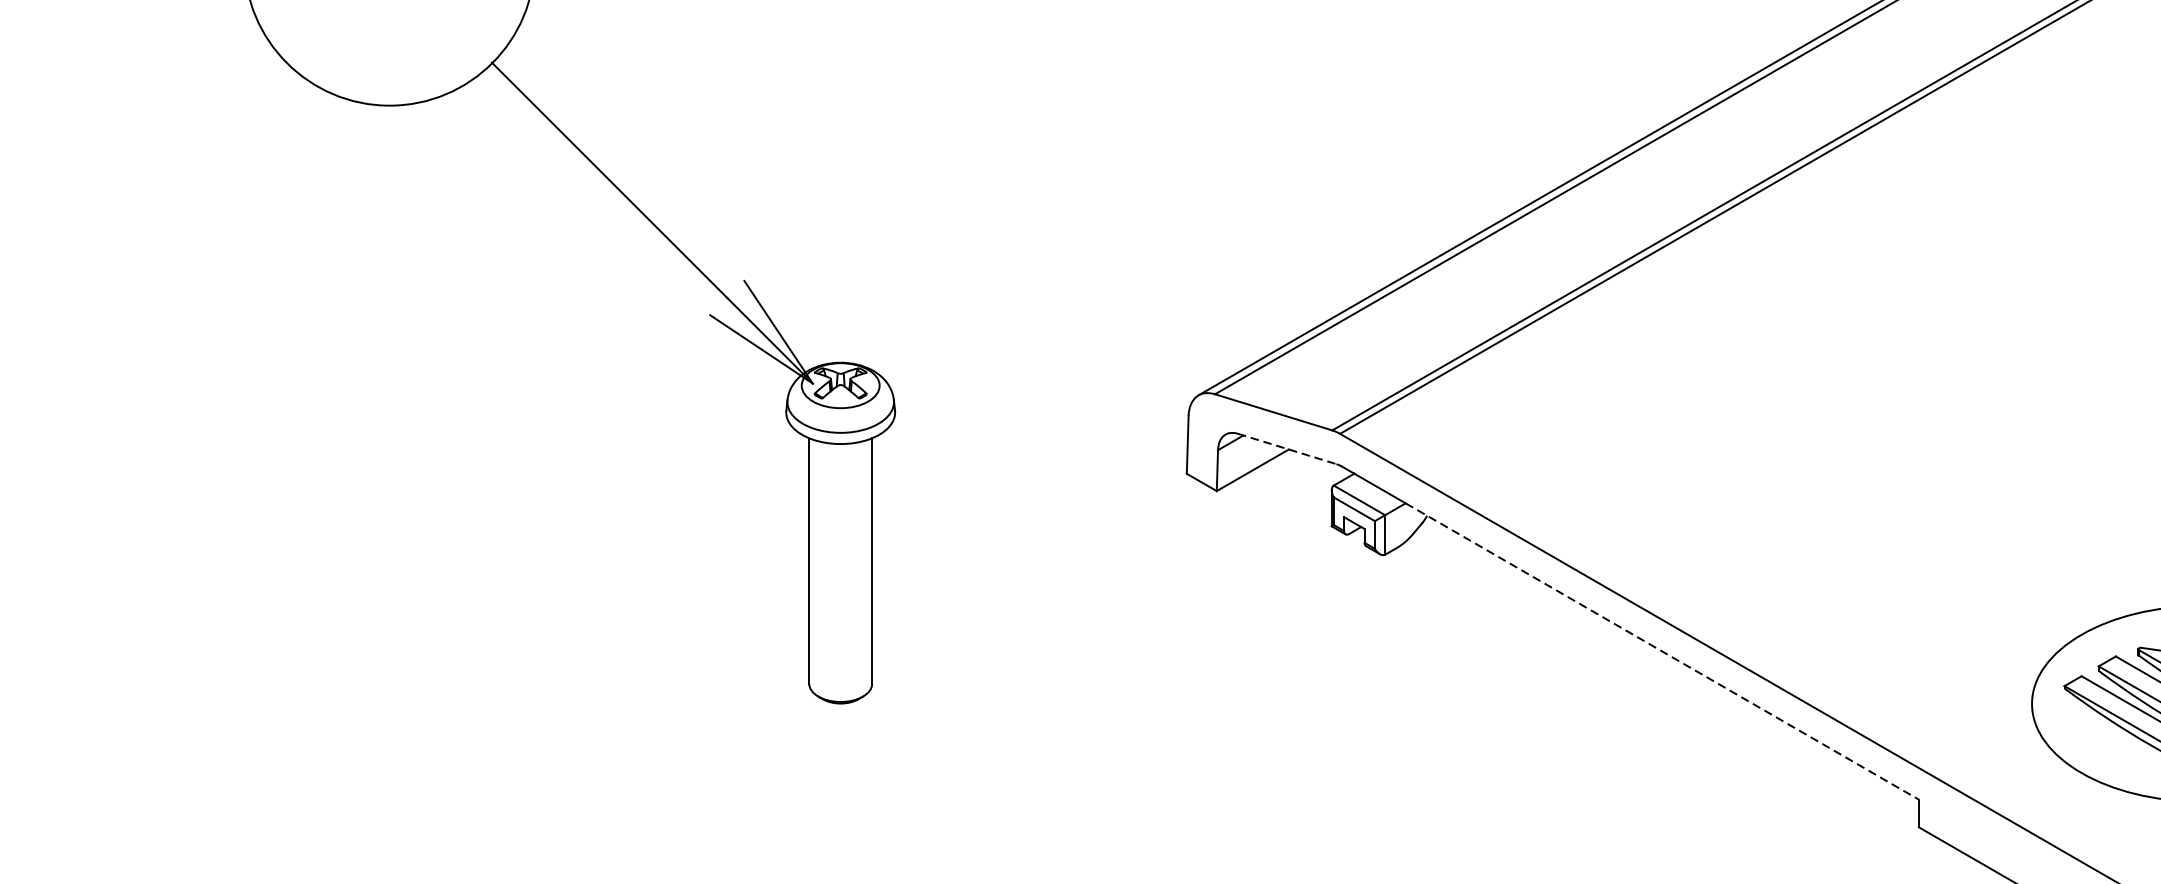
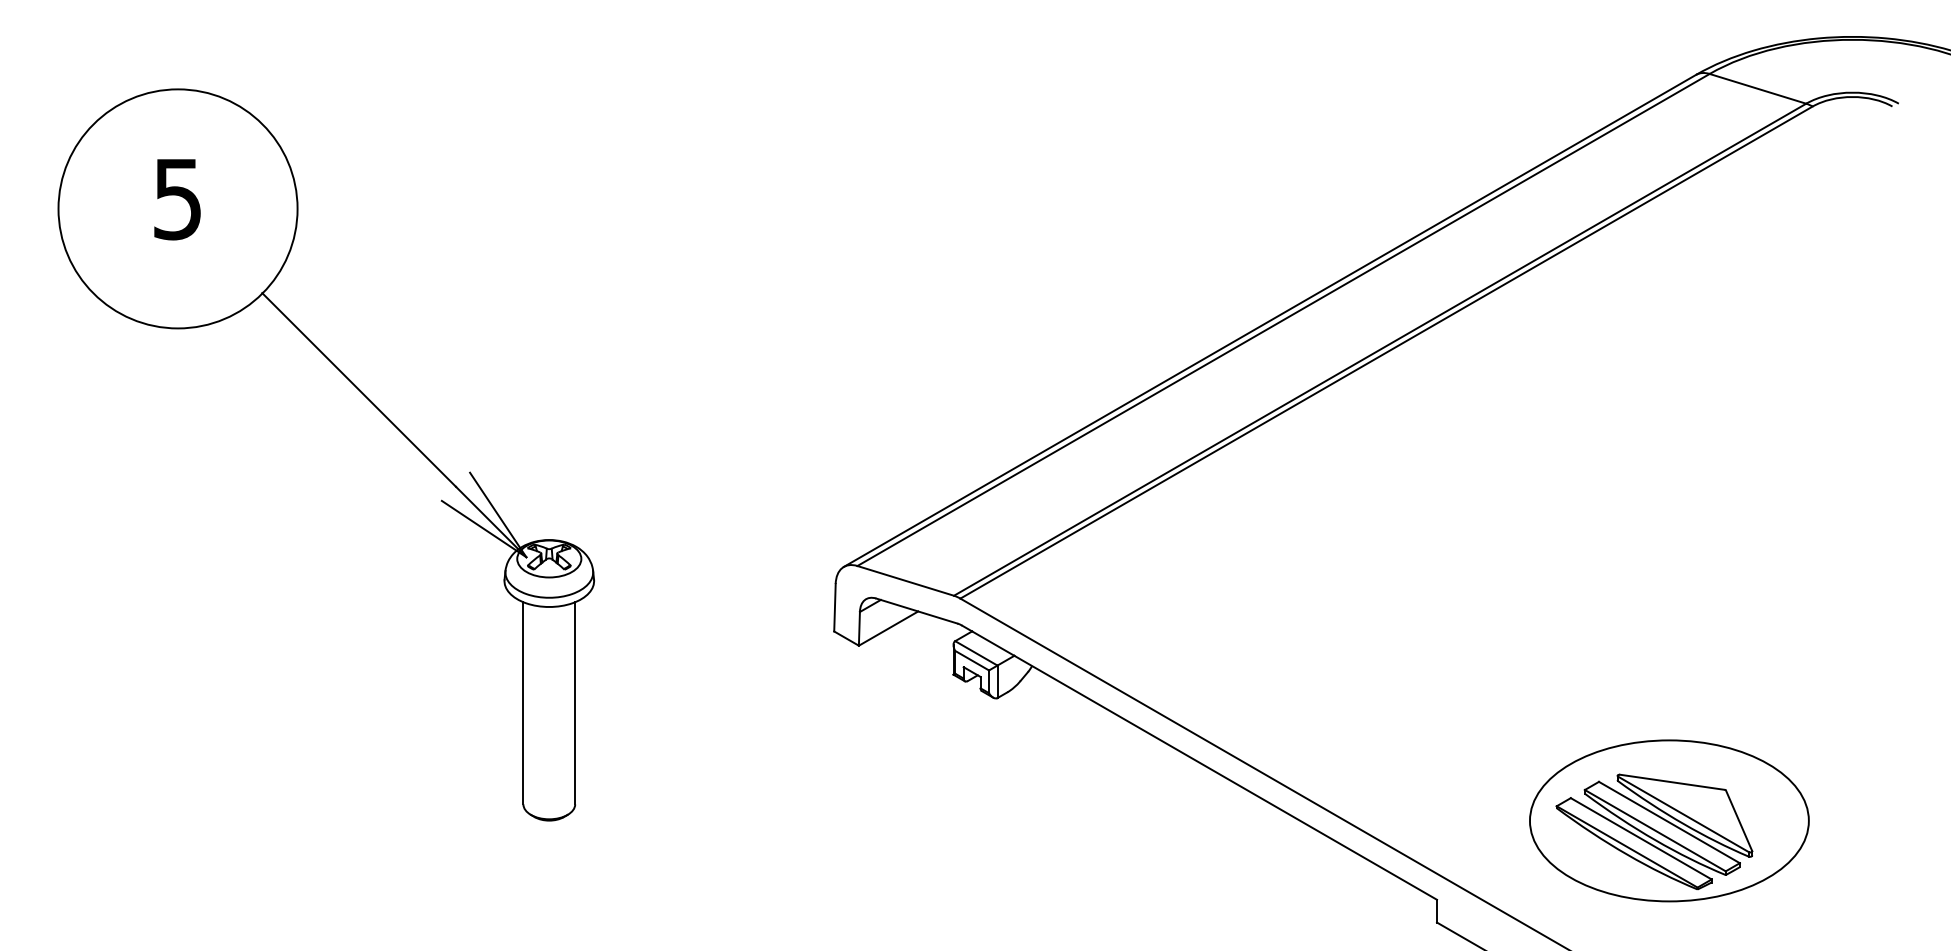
line: (1287, 449) -> (917, 611), dashed -> solid
line: (1662, 651) -> (1225, 777), dashed -> solid

